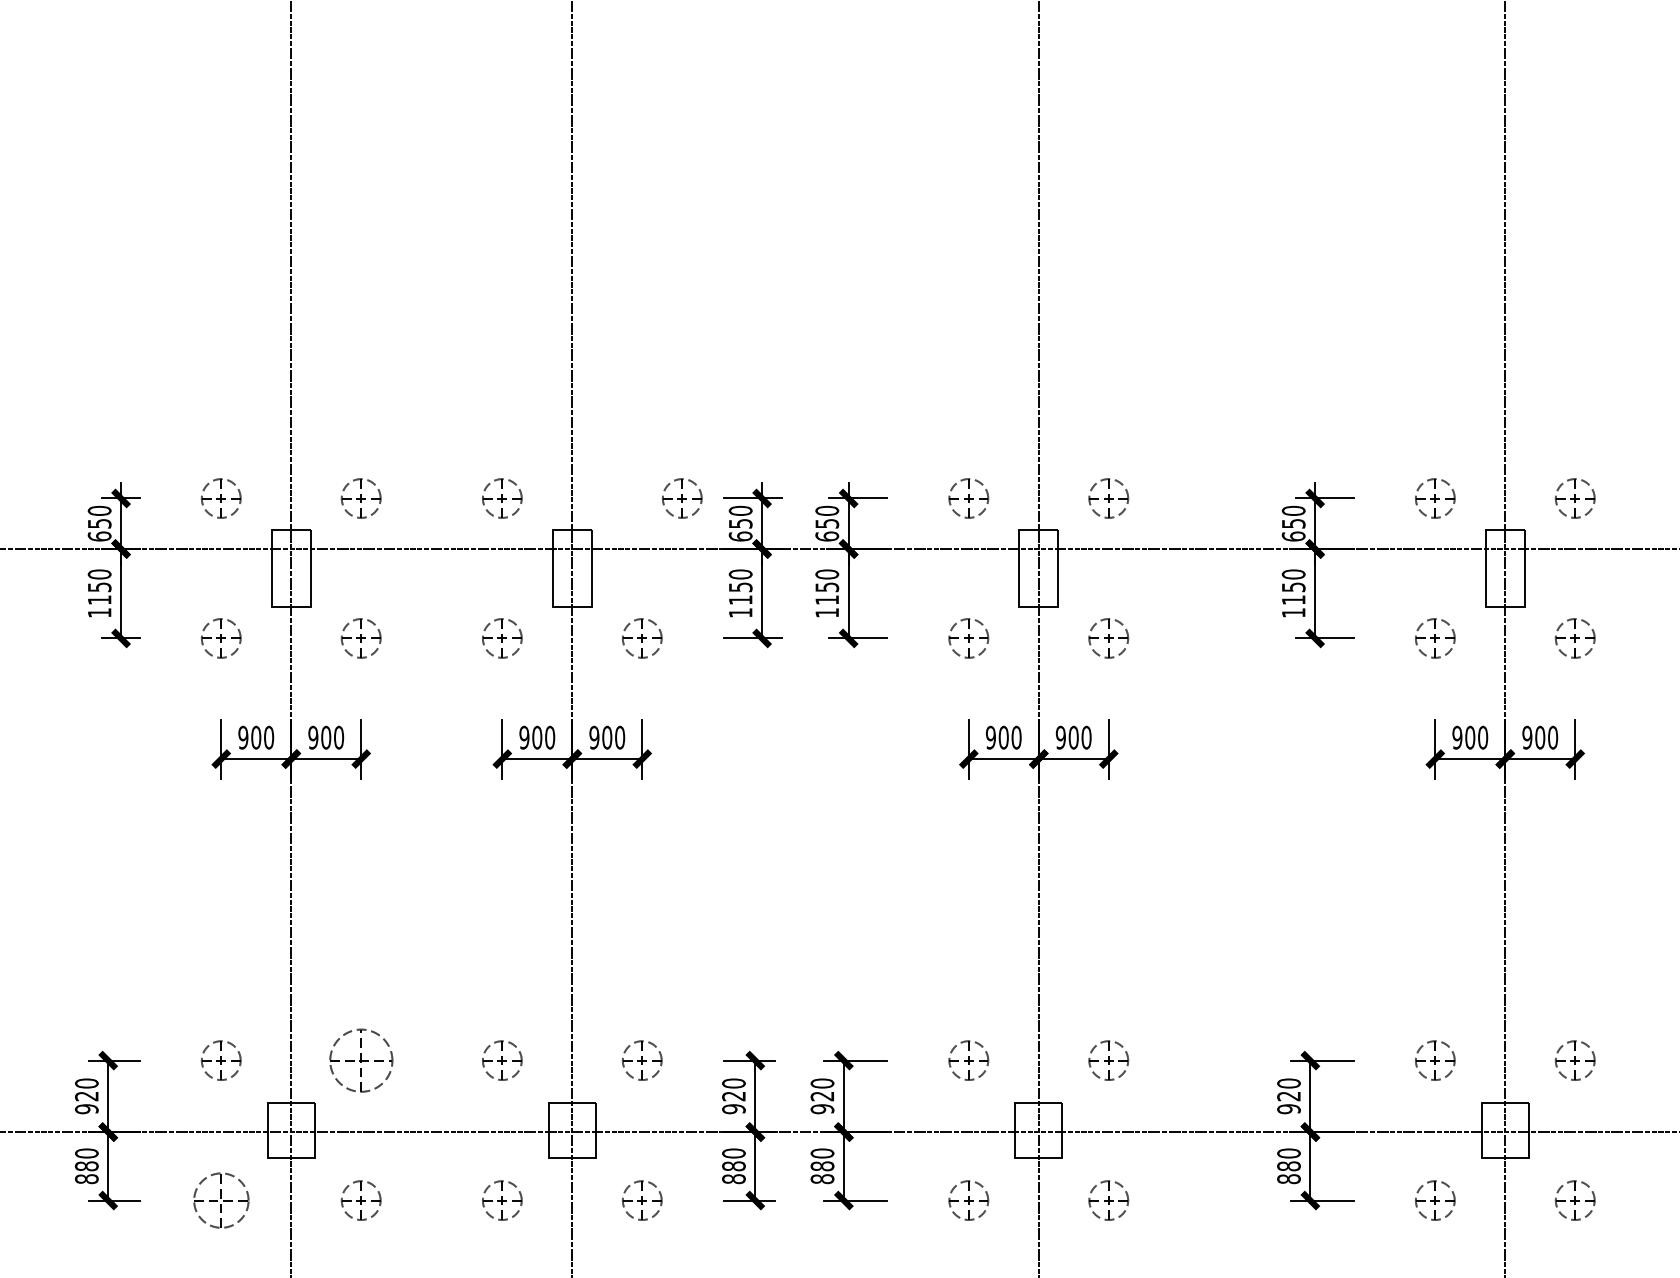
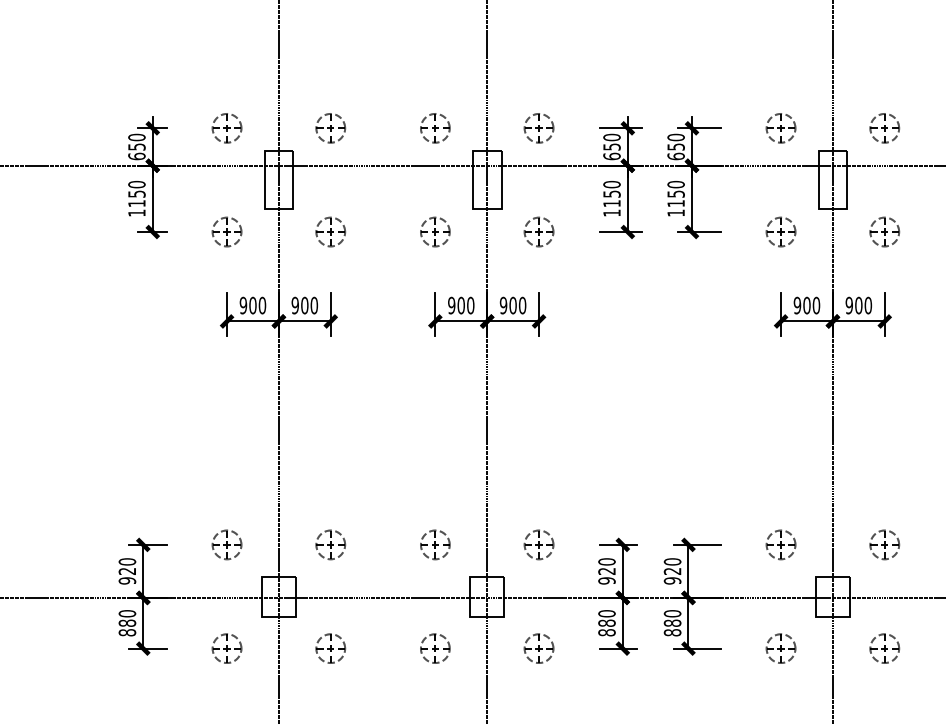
part: (682, 498) -> (539, 128), moved
part: (360, 1060) -> (330, 544), size x0.62
part: (220, 1200) -> (226, 648), size x0.71

